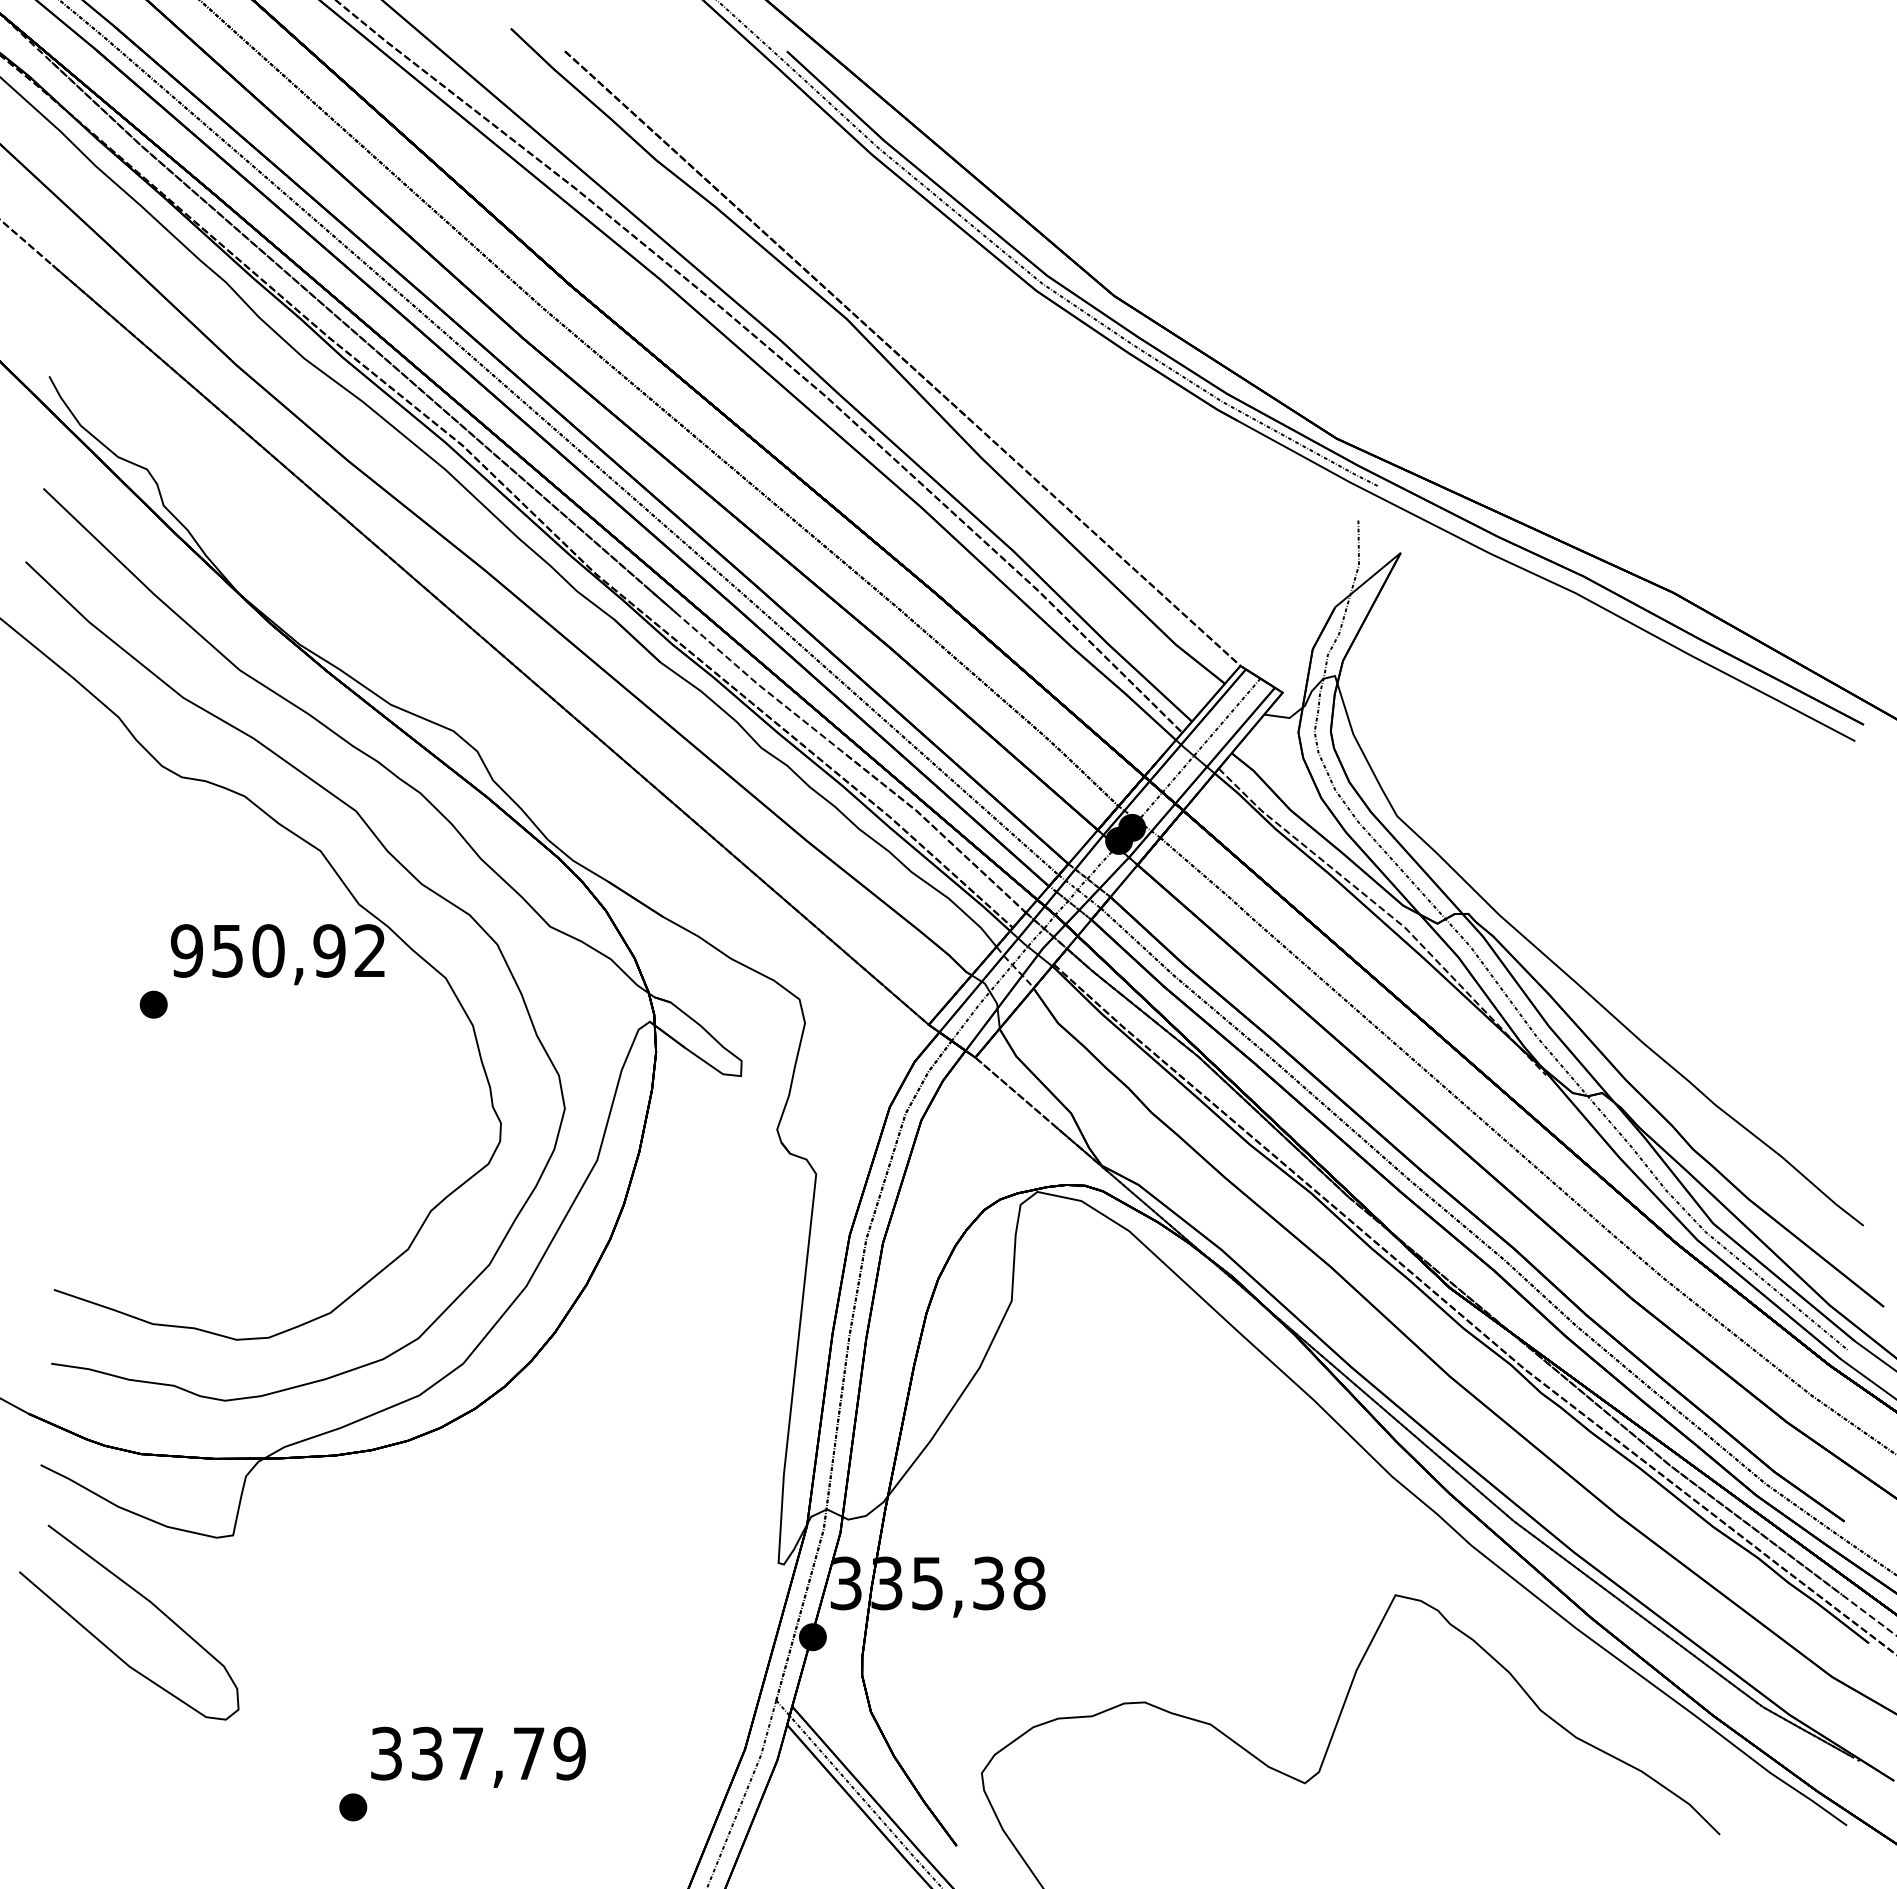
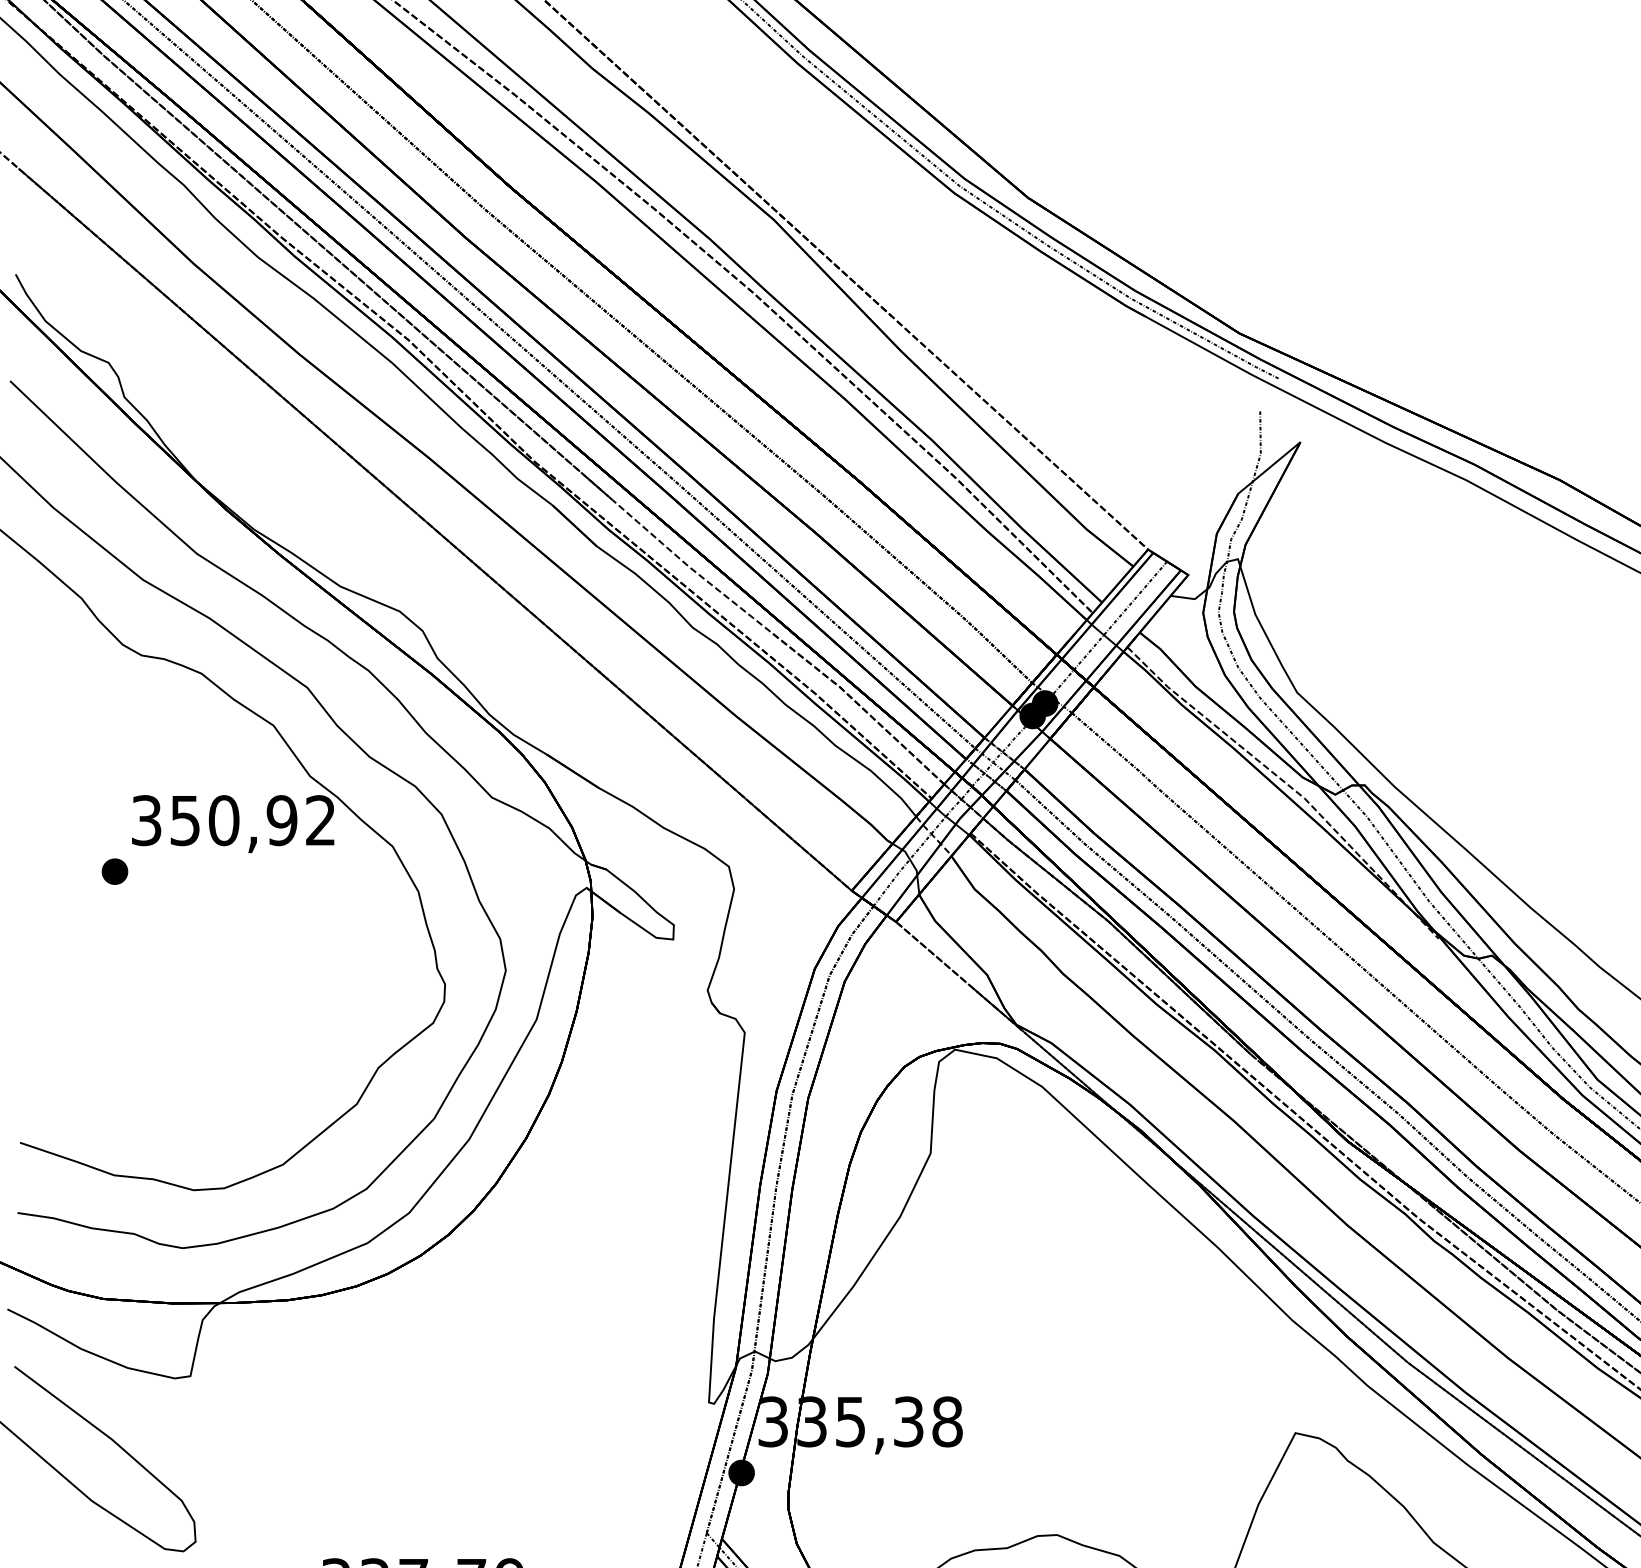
text: (186, 950) -> (146, 820), 950,92 -> 350,92

